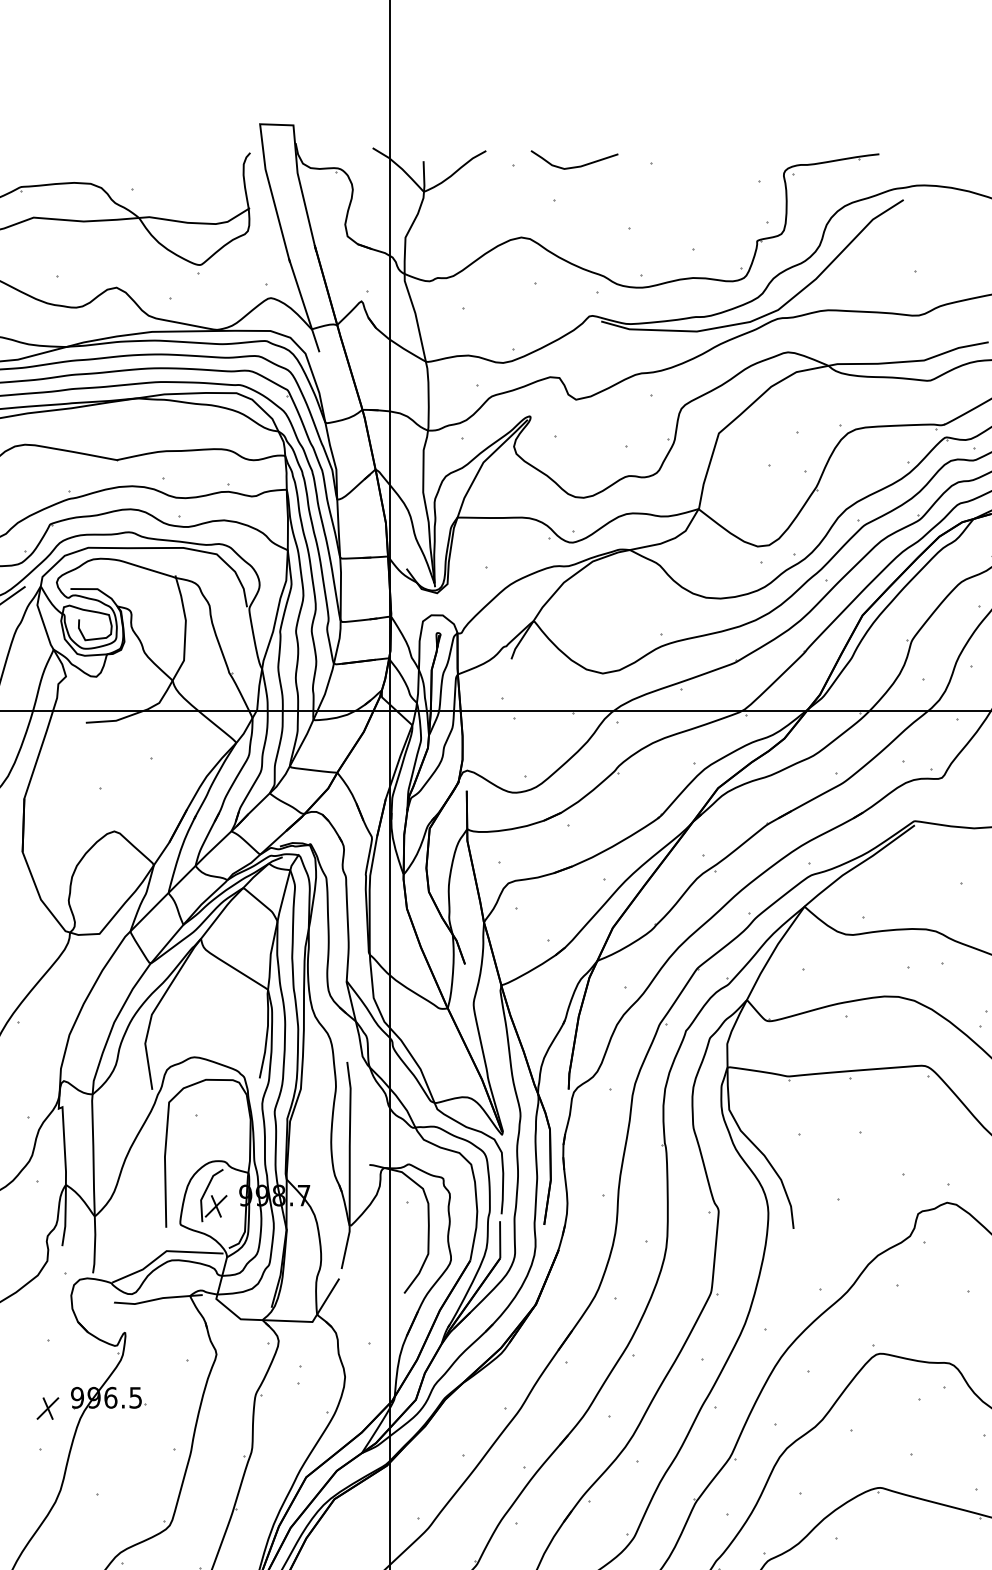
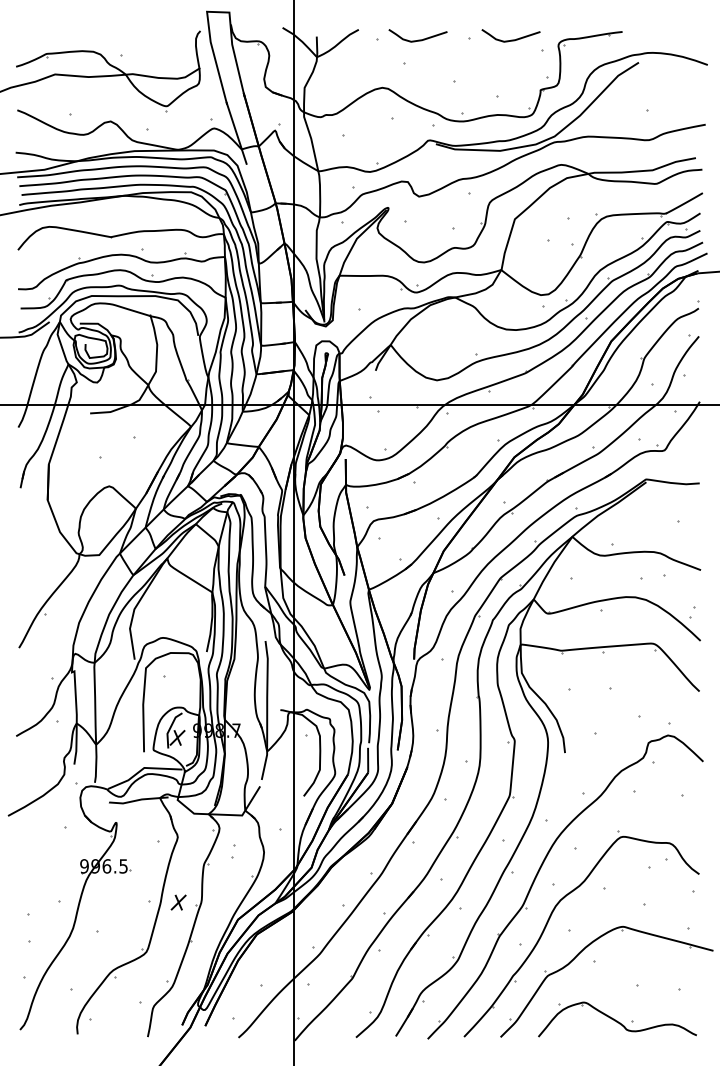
curve: (713, 165) -> (511, 39), added
part: (47, 1408) -> (178, 902), moved

